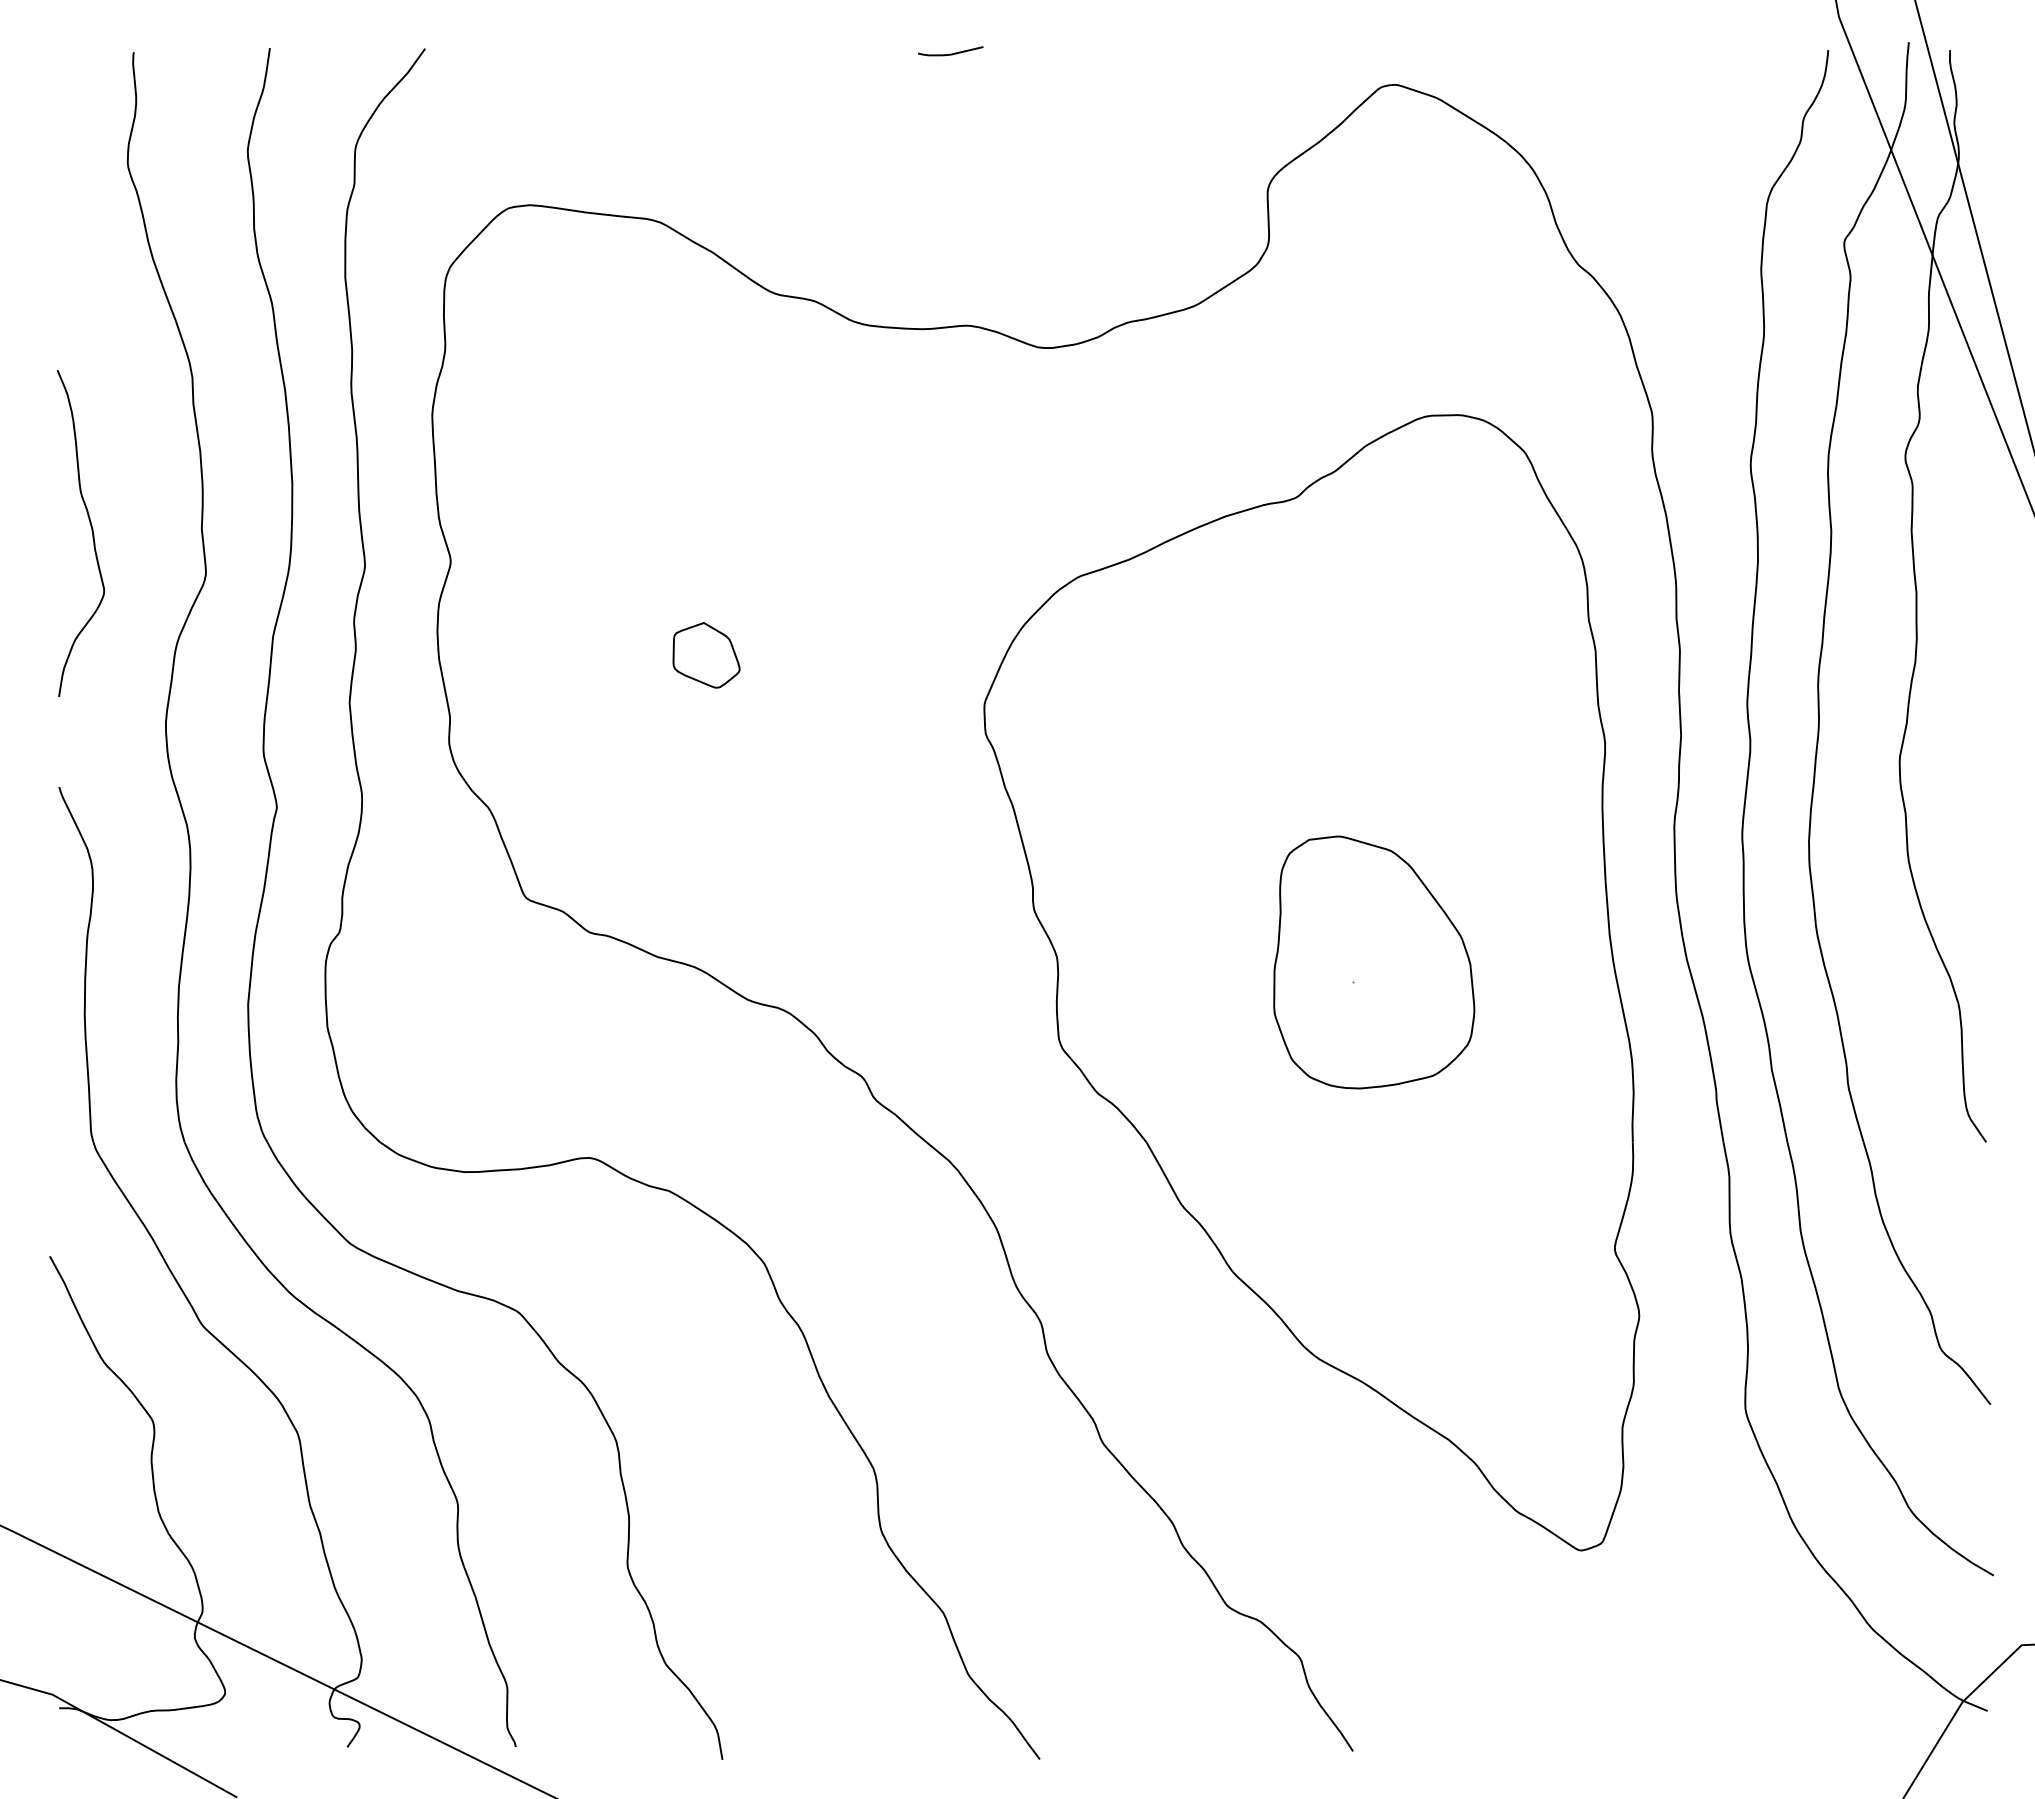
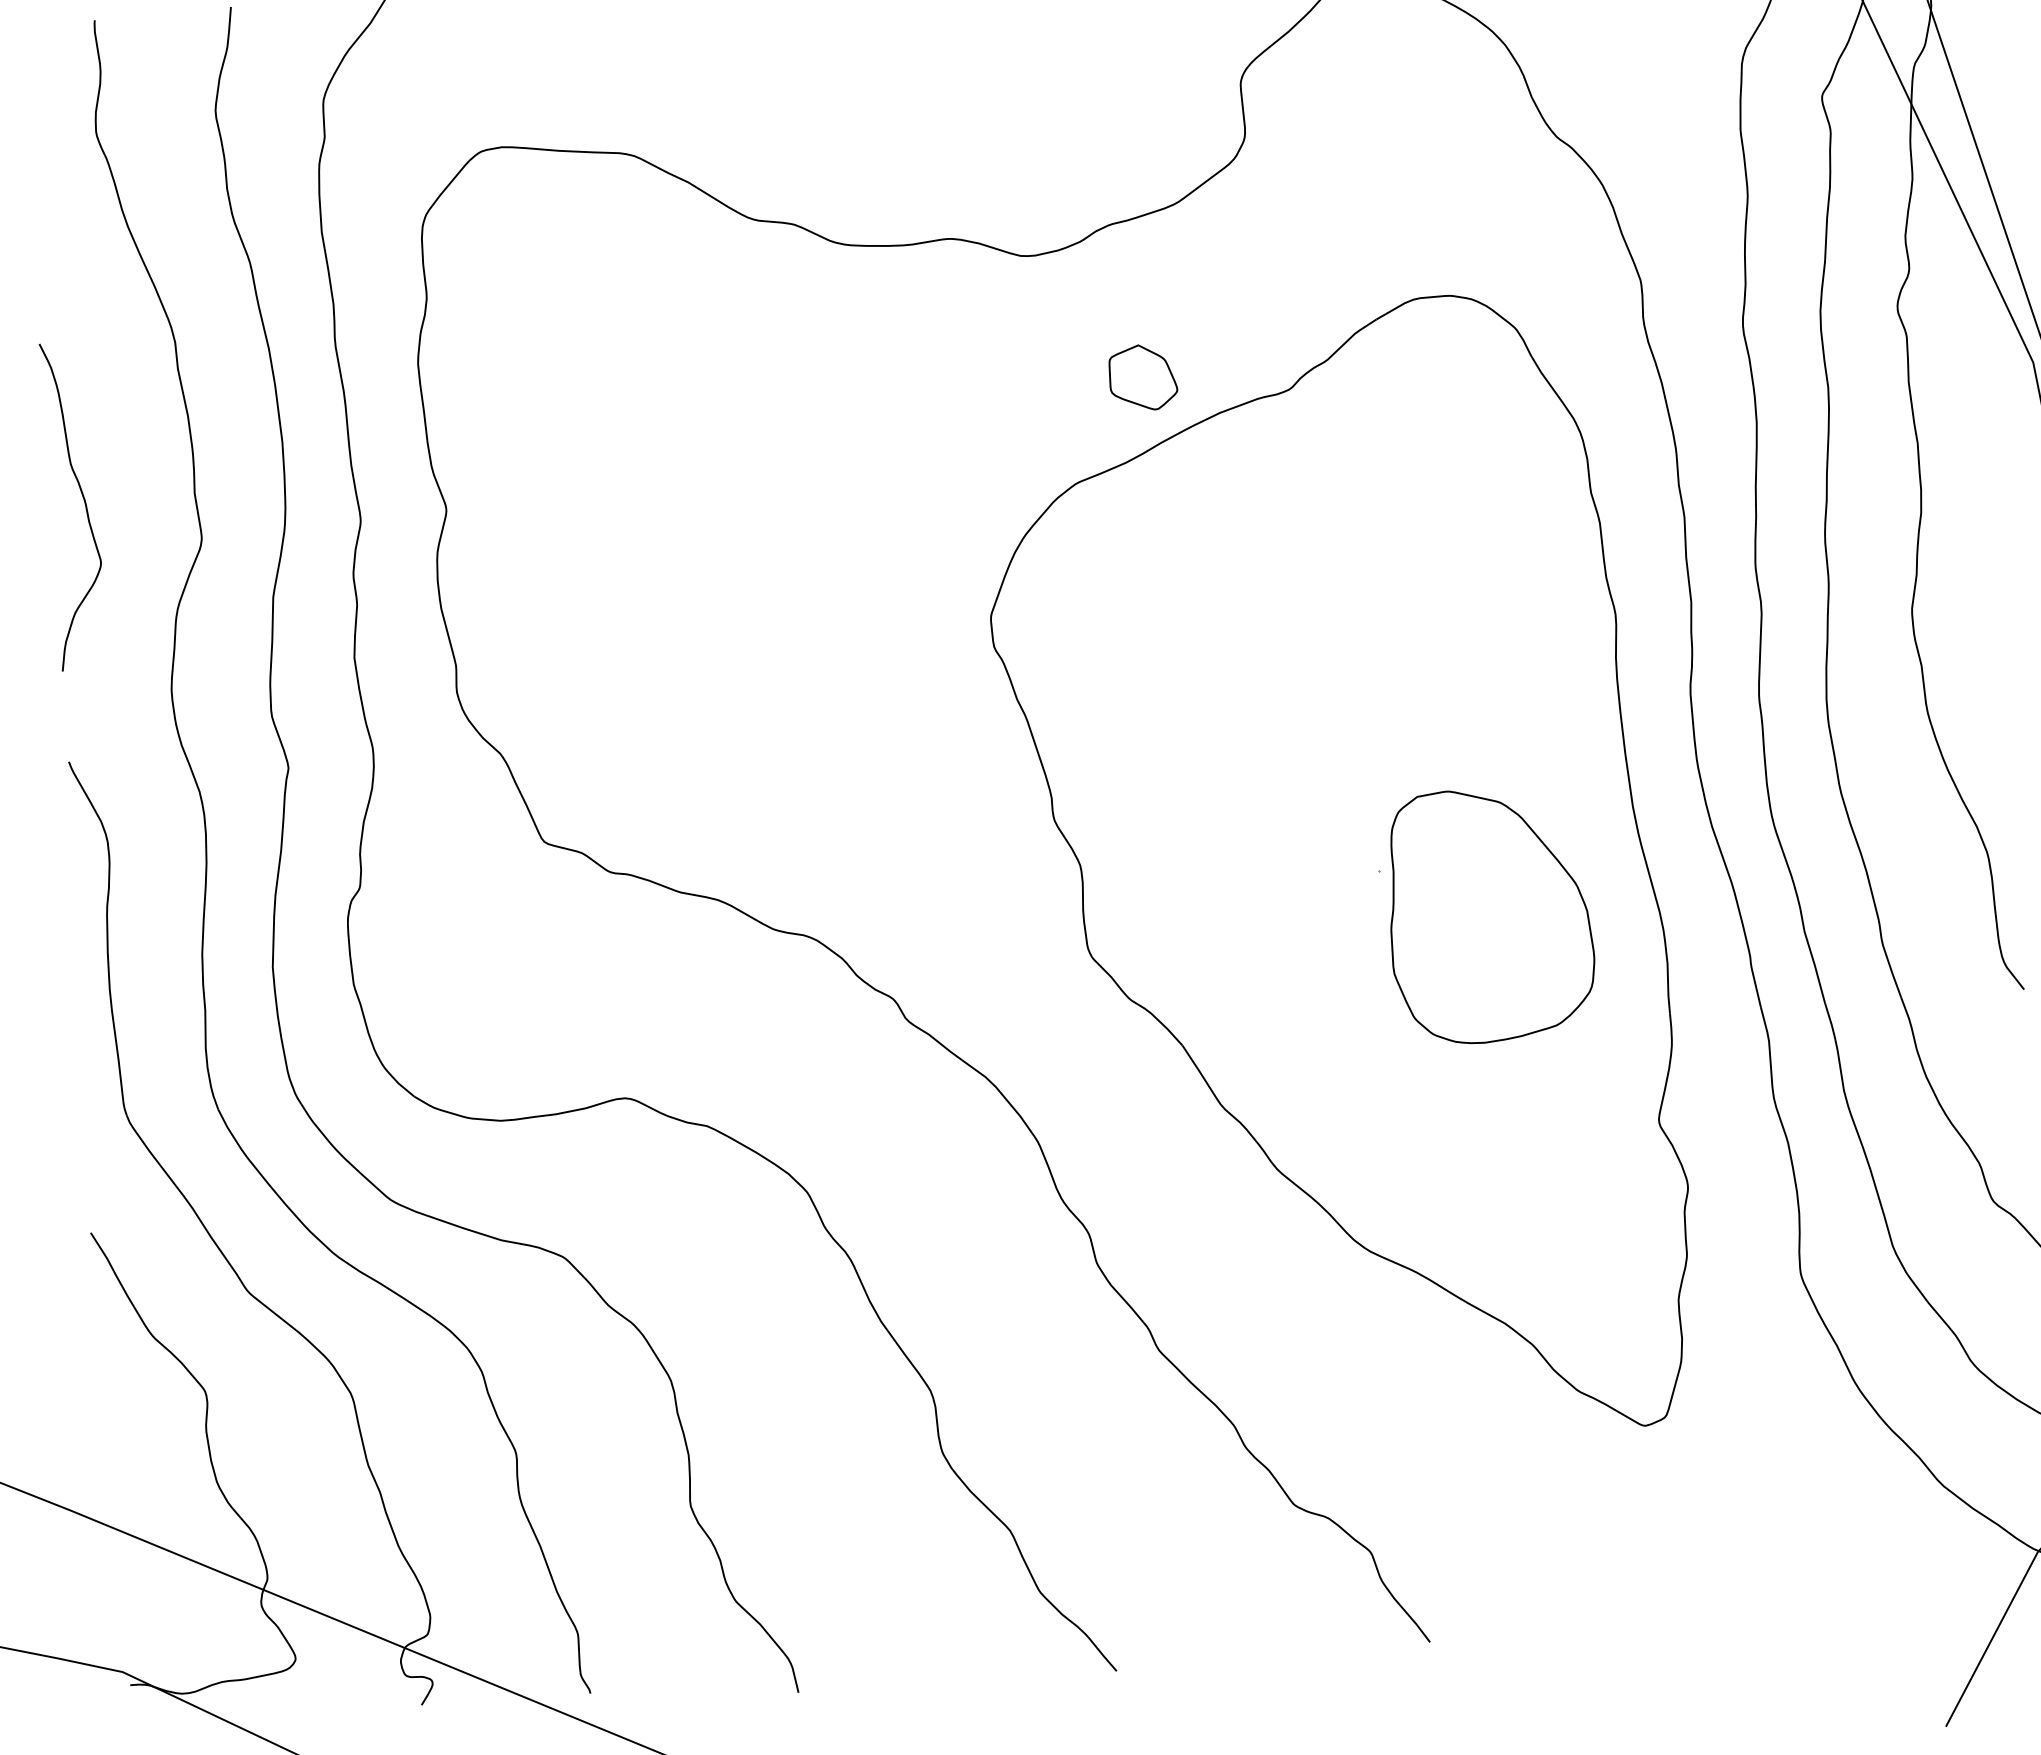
part: (706, 655) -> (1143, 377), moved
part: (1374, 962) -> (1490, 915), moved

